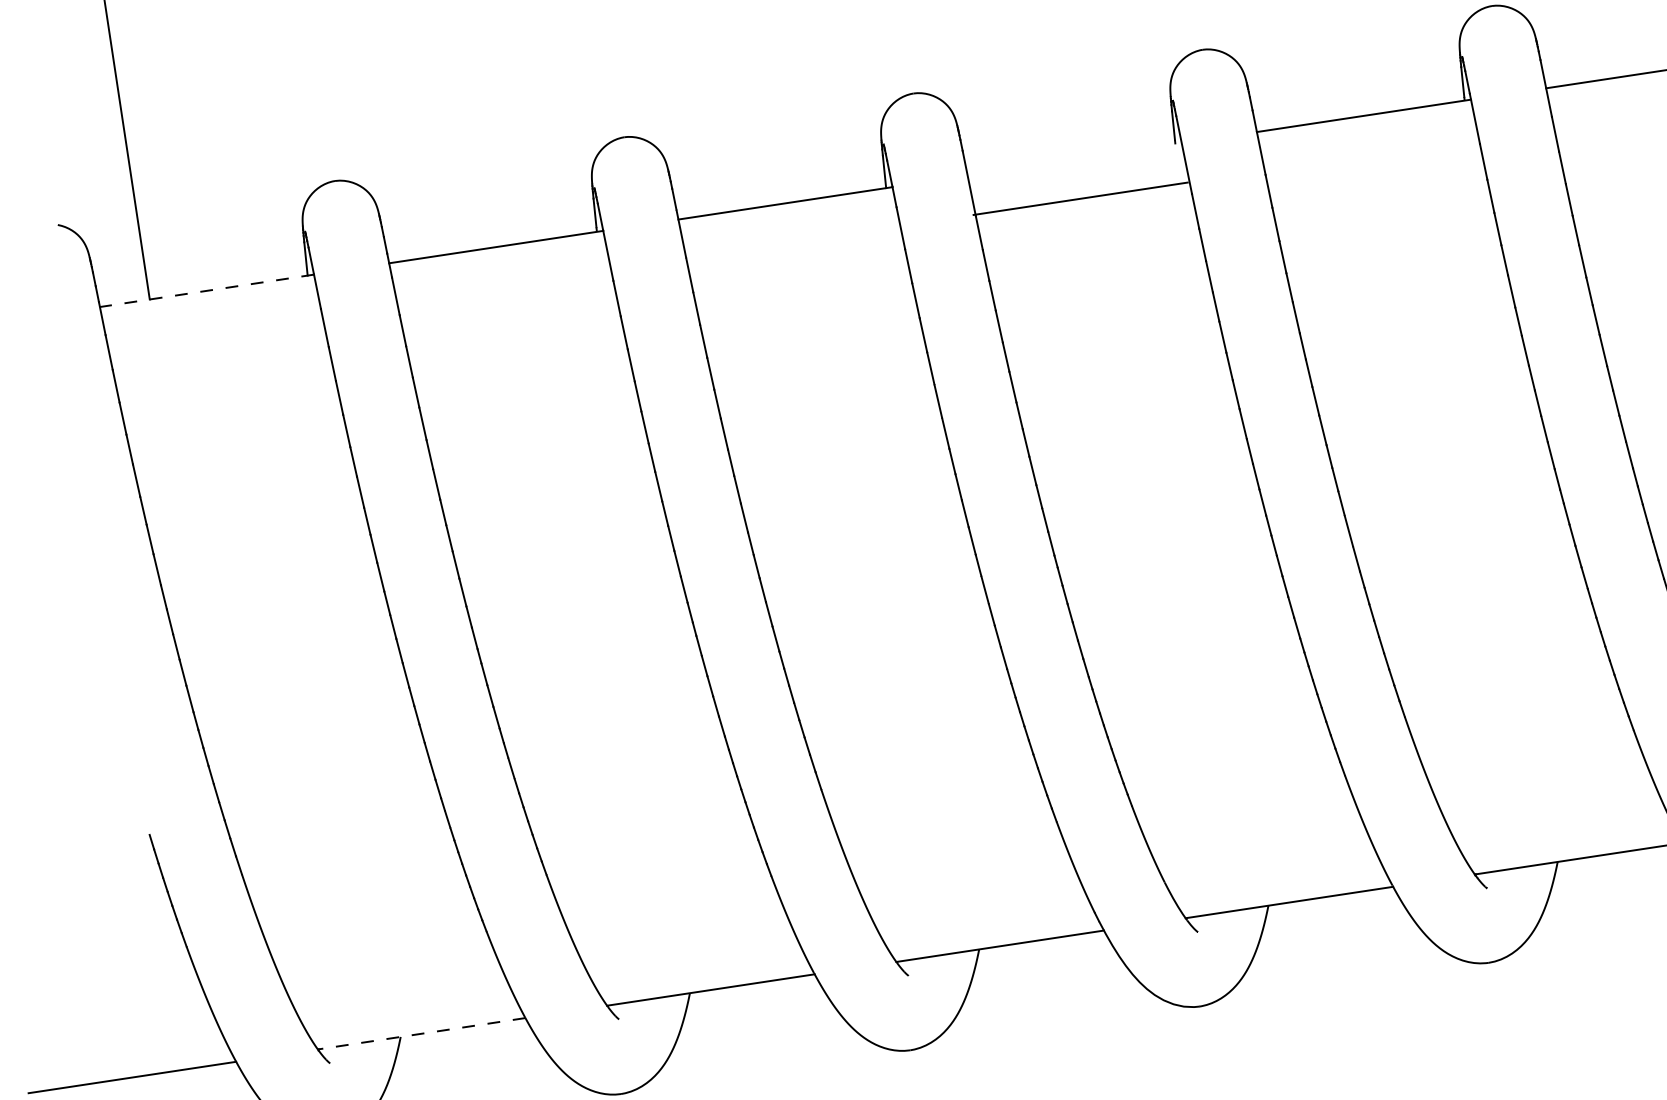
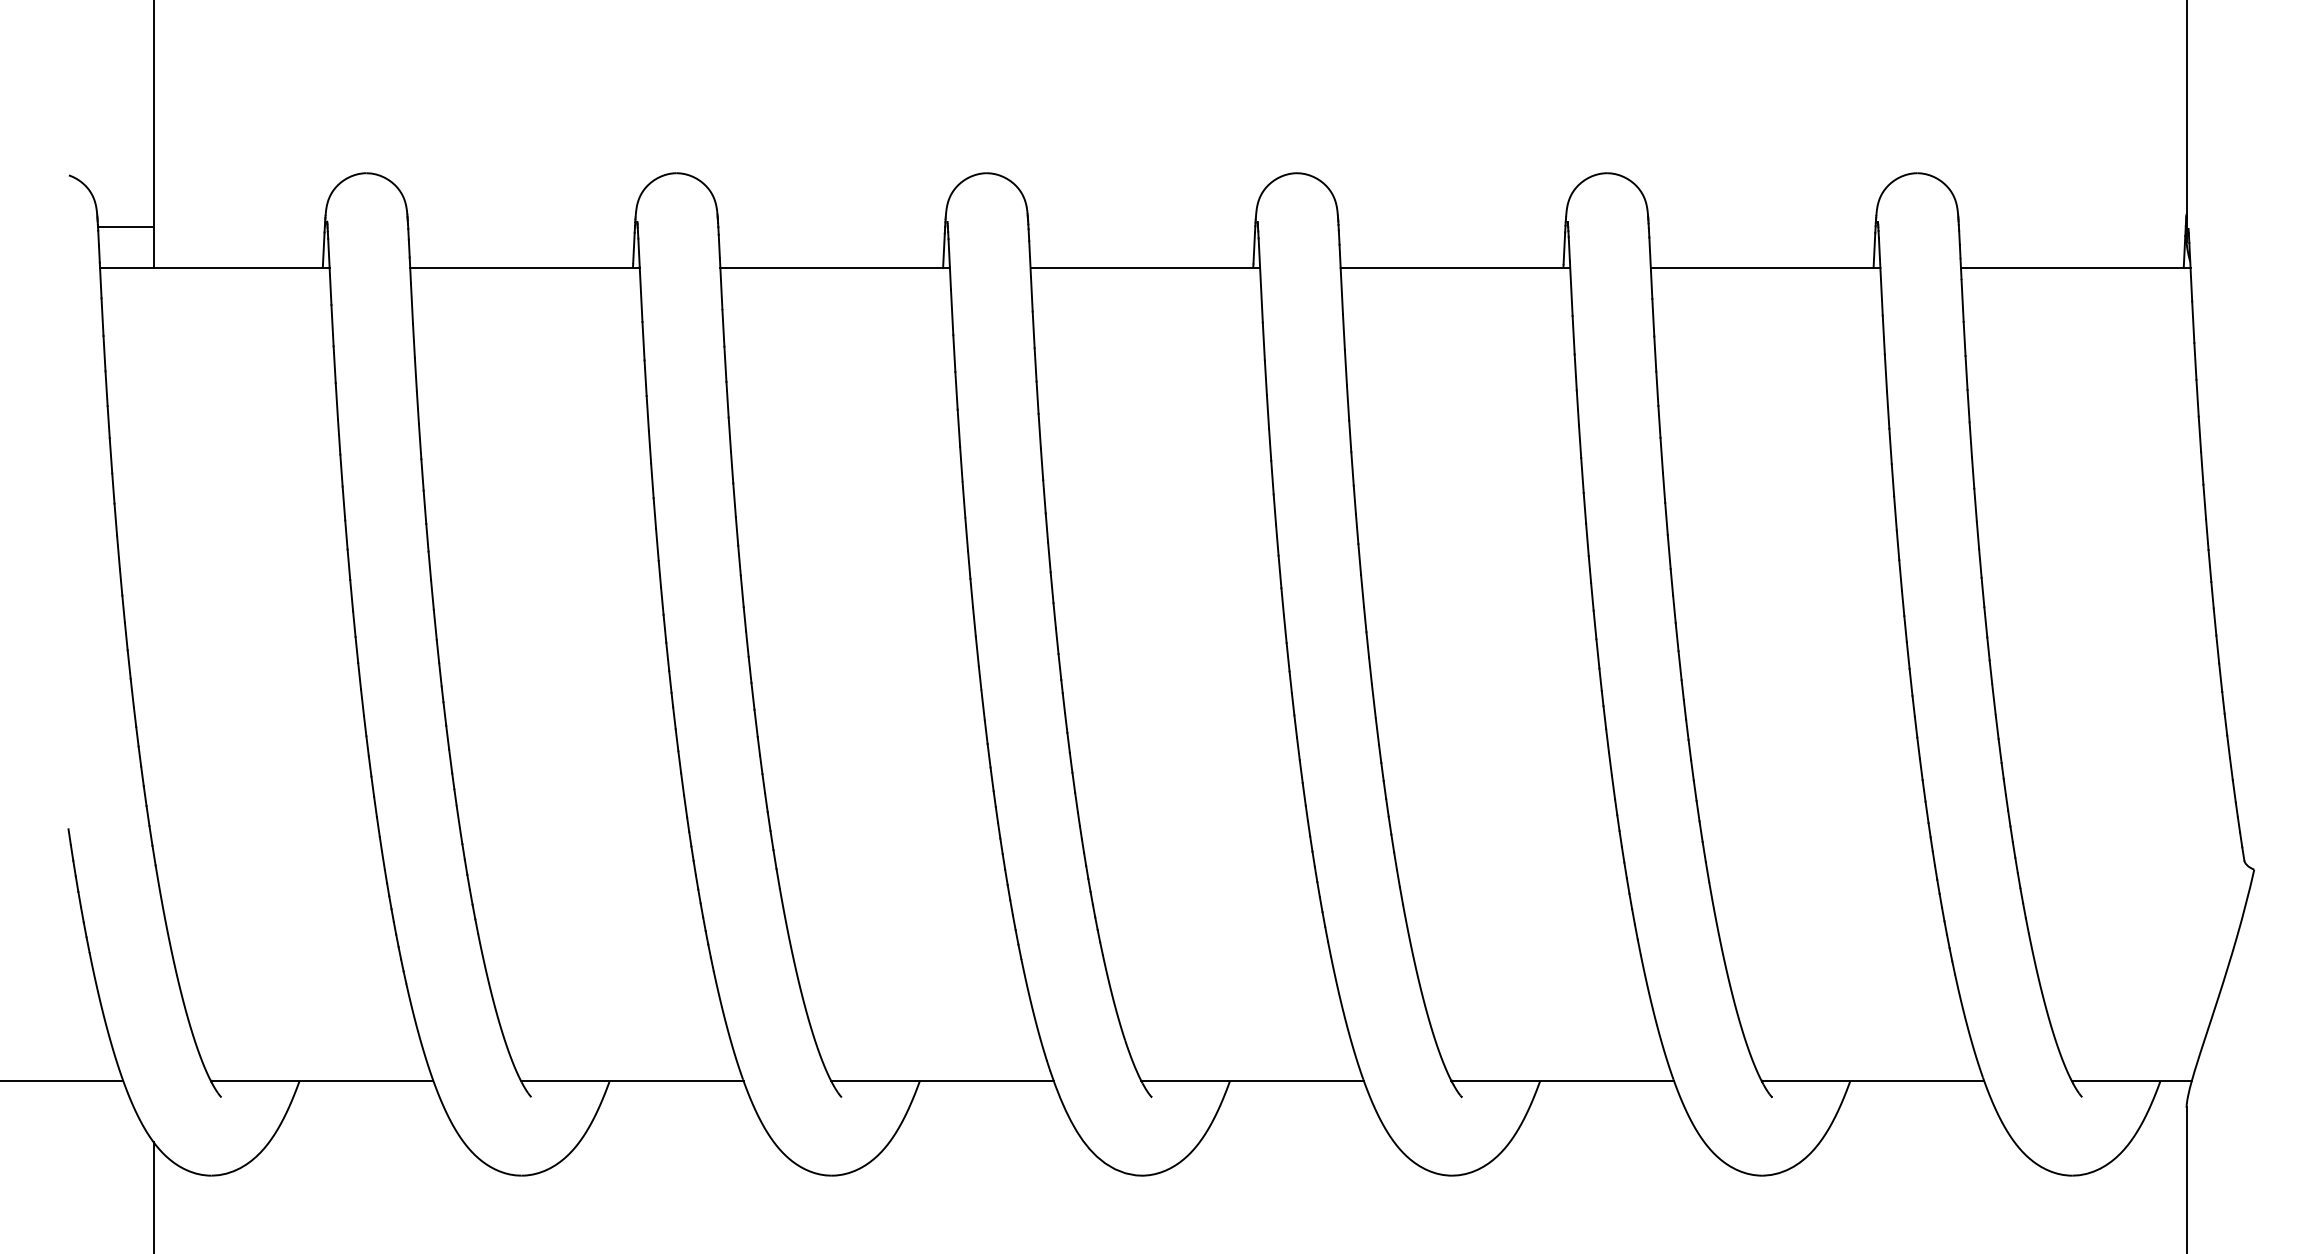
line: (1080, 199) -> (1145, 268), moved
line: (117, 265) -> (125, 227), added
line: (206, 291) -> (214, 268), dashed -> solid
line: (421, 1033) -> (321, 1080), dashed -> solid

